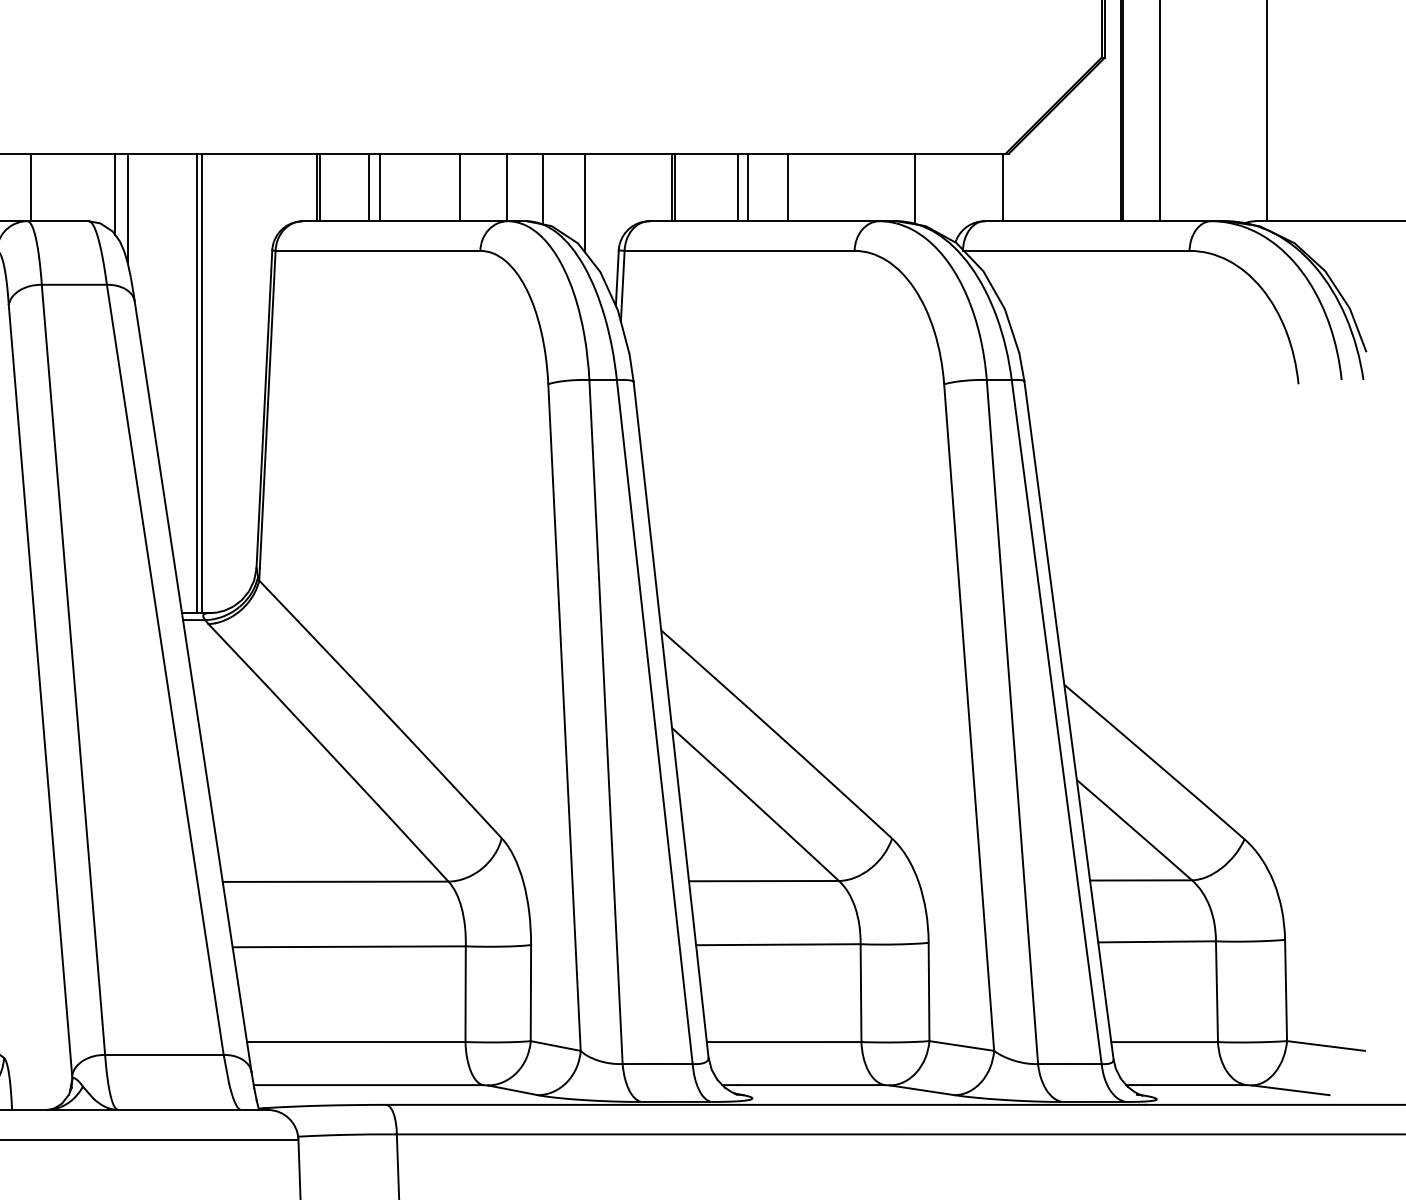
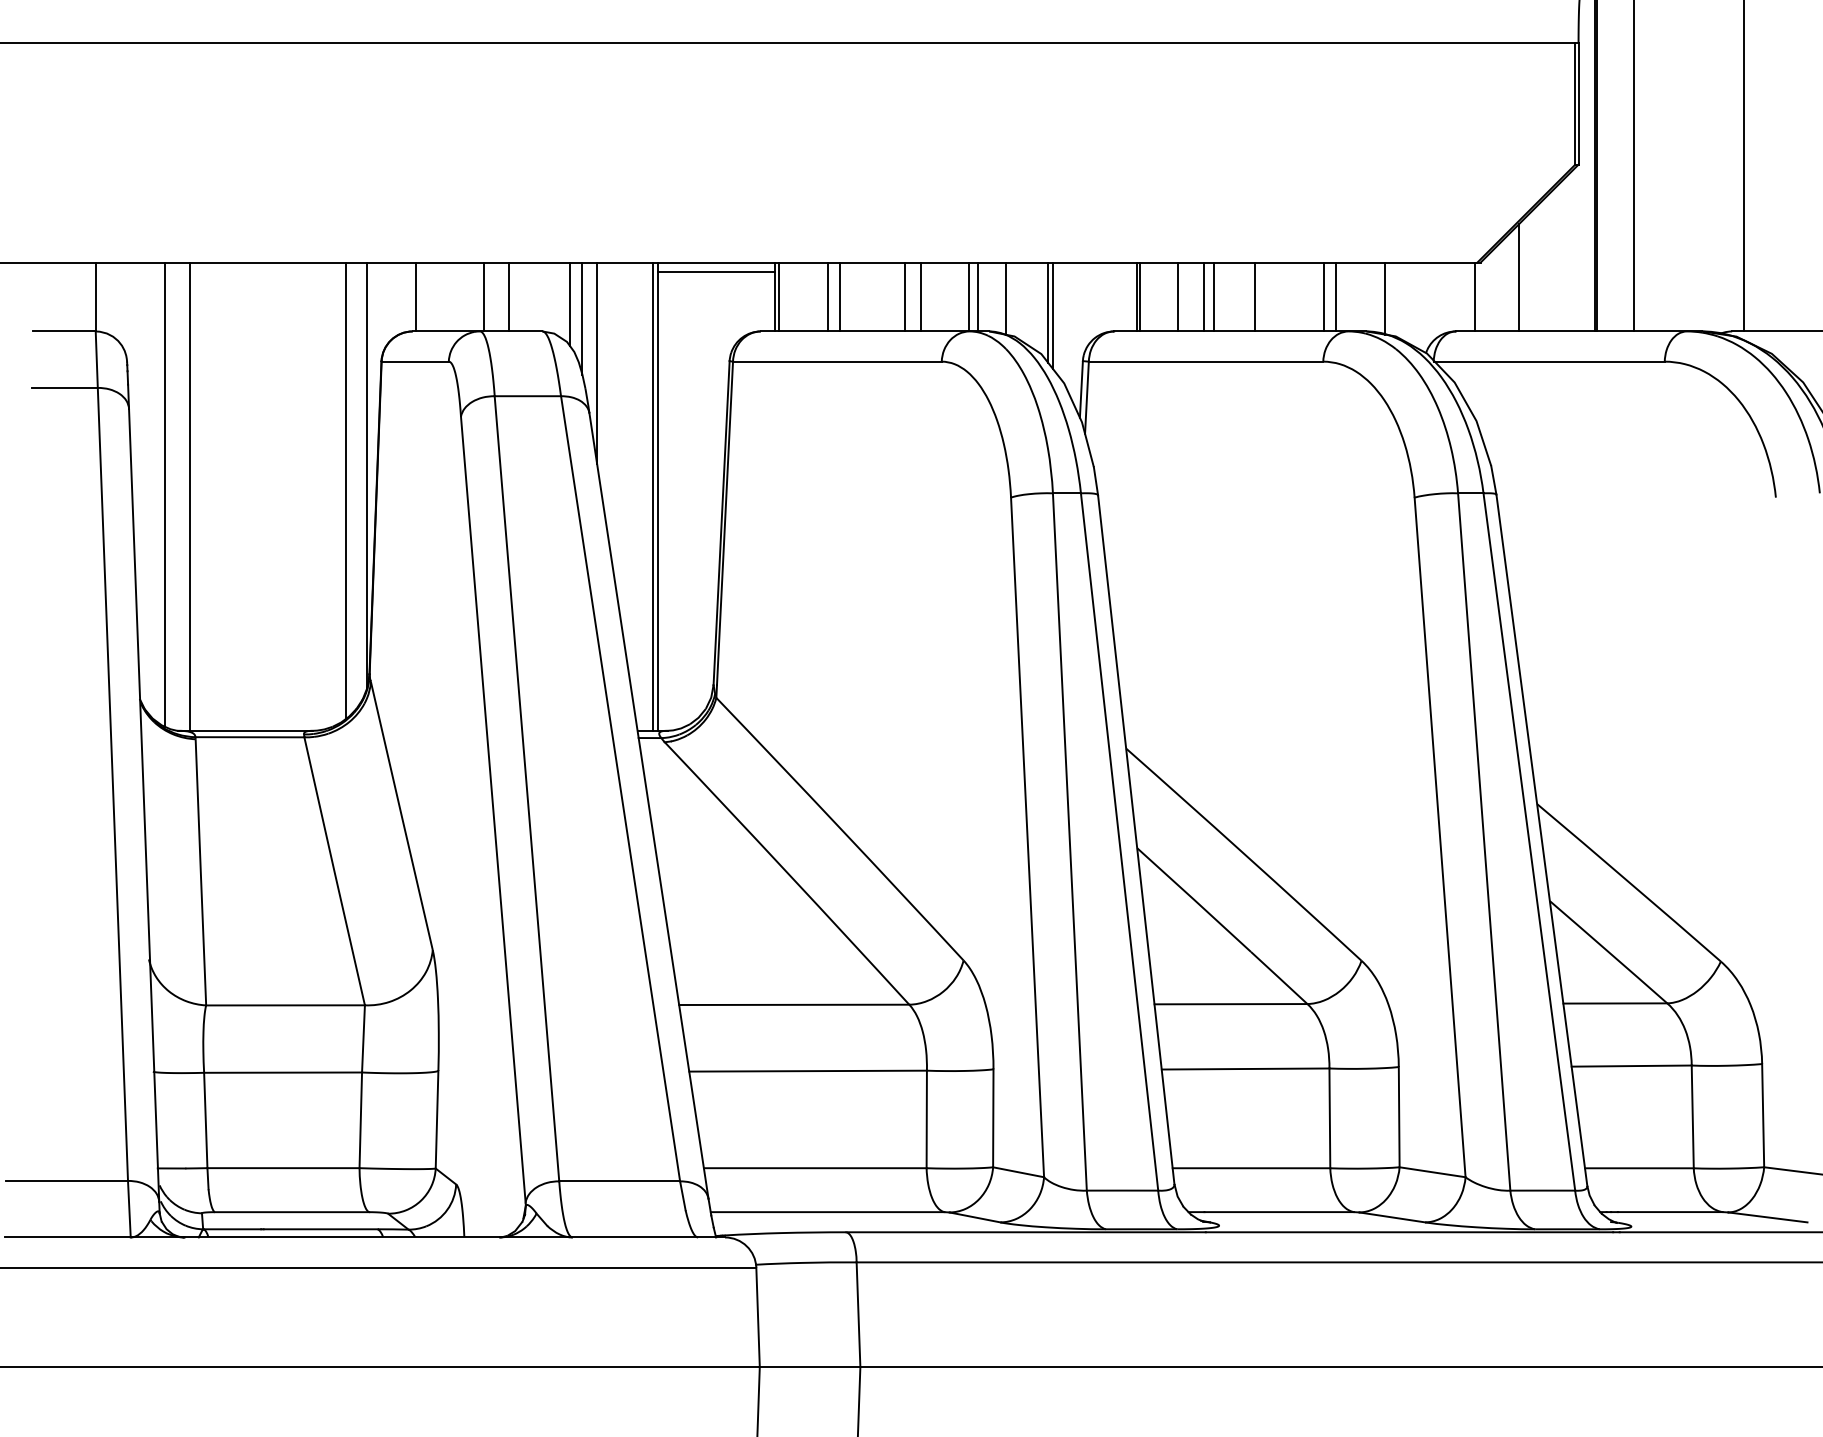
line: (259, 163) -> (716, 272), added
line: (1047, 168) -> (1519, 277), added
line: (56, 186) -> (509, 296), added
line: (443, 186) -> (904, 296), added
line: (516, 186) -> (978, 296), added
line: (711, 186) -> (1177, 296), added
line: (854, 186) -> (1323, 296), added
line: (867, 186) -> (1336, 296), added
line: (588, 205) -> (1052, 315), added
line: (142, 251) -> (597, 362), added

